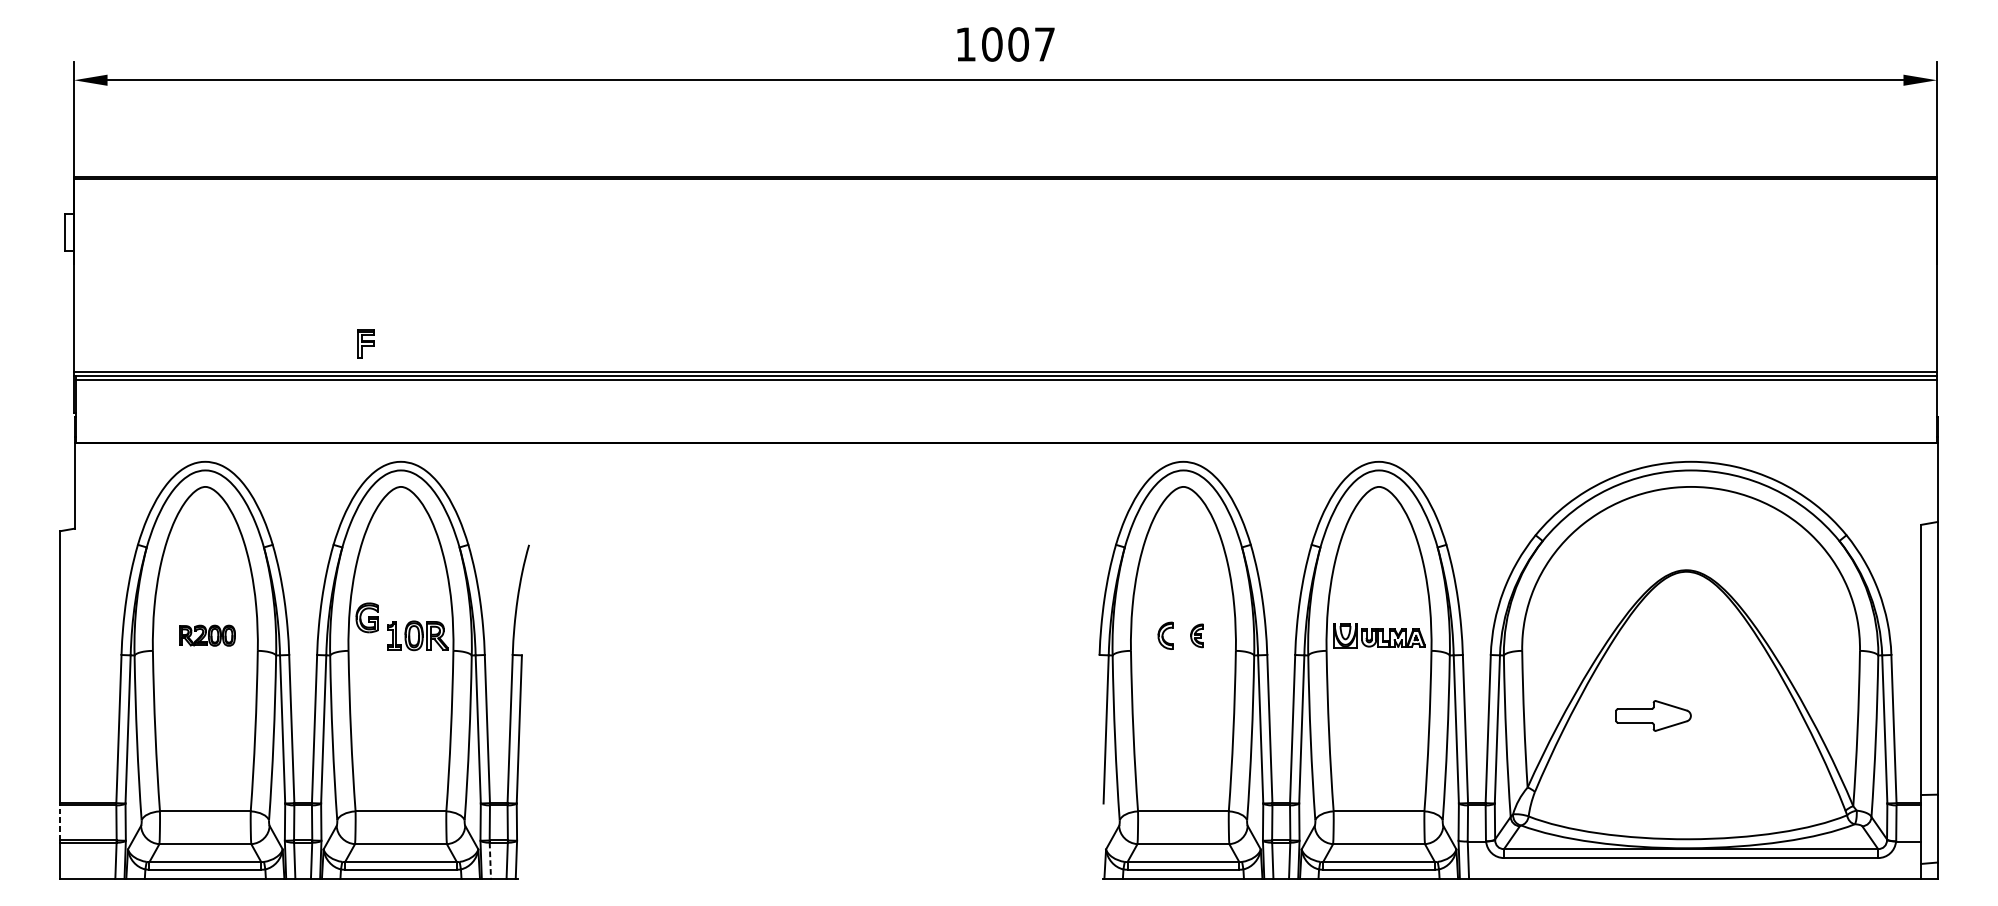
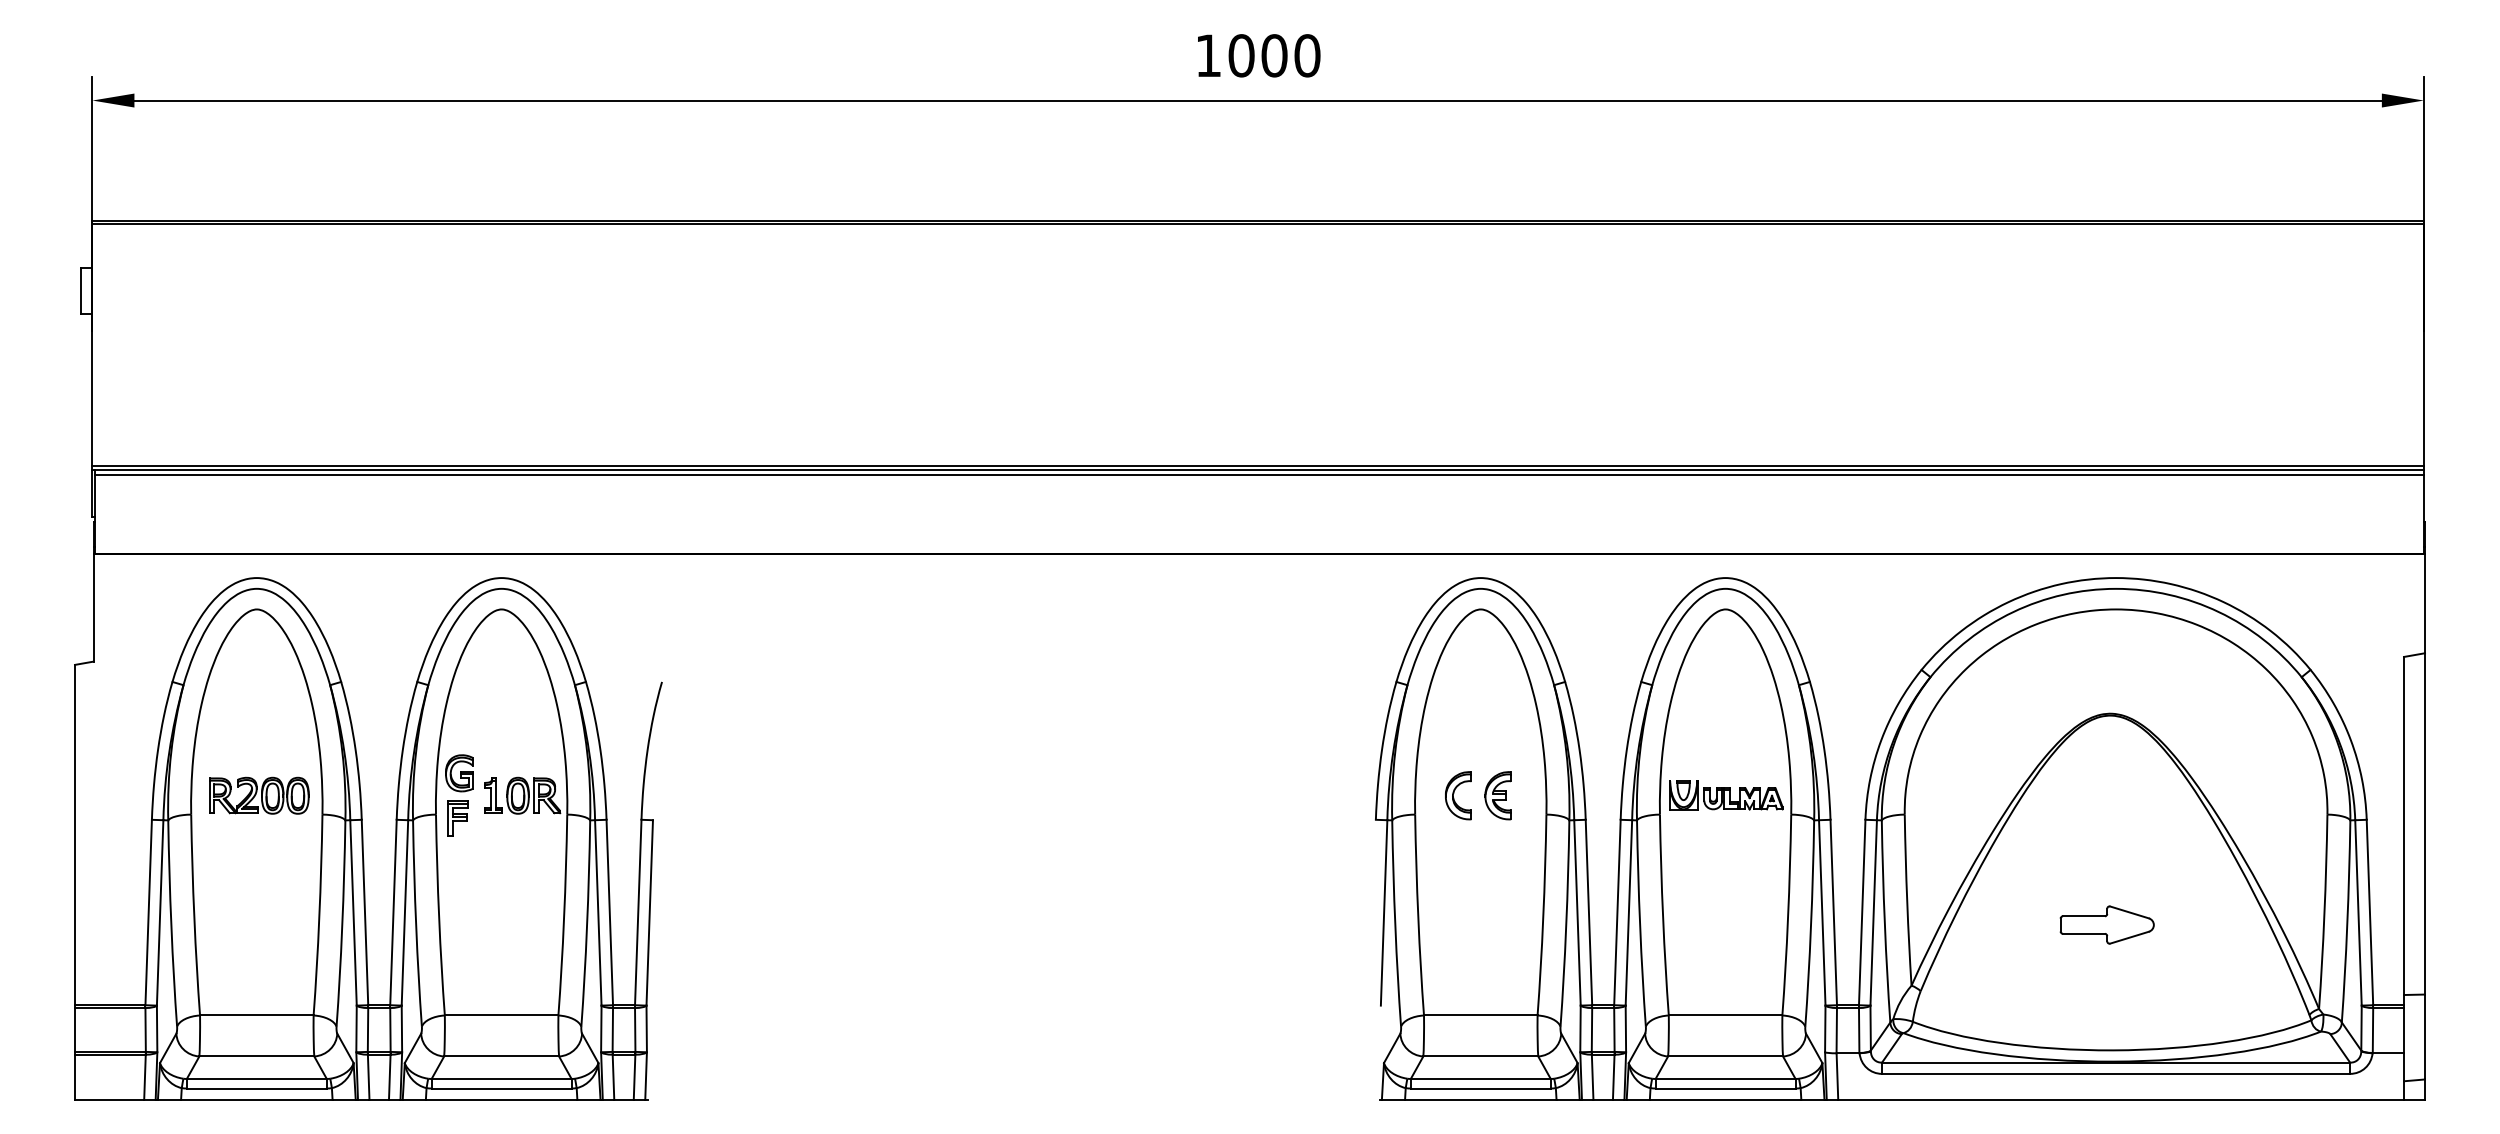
text: (1044, 44) -> (1307, 55), 1007 -> 1000
part: (365, 343) -> (457, 818), moved
part: (207, 635) -> (259, 795), size x1.43
part: (1165, 635) -> (1458, 795), size x1.43
part: (1196, 635) -> (1497, 795), size x1.67
part: (1653, 715) -> (2106, 924), moved
line: (59, 822) -> (74, 1029), dashed -> solid
line: (490, 860) -> (613, 1077), dashed -> solid

